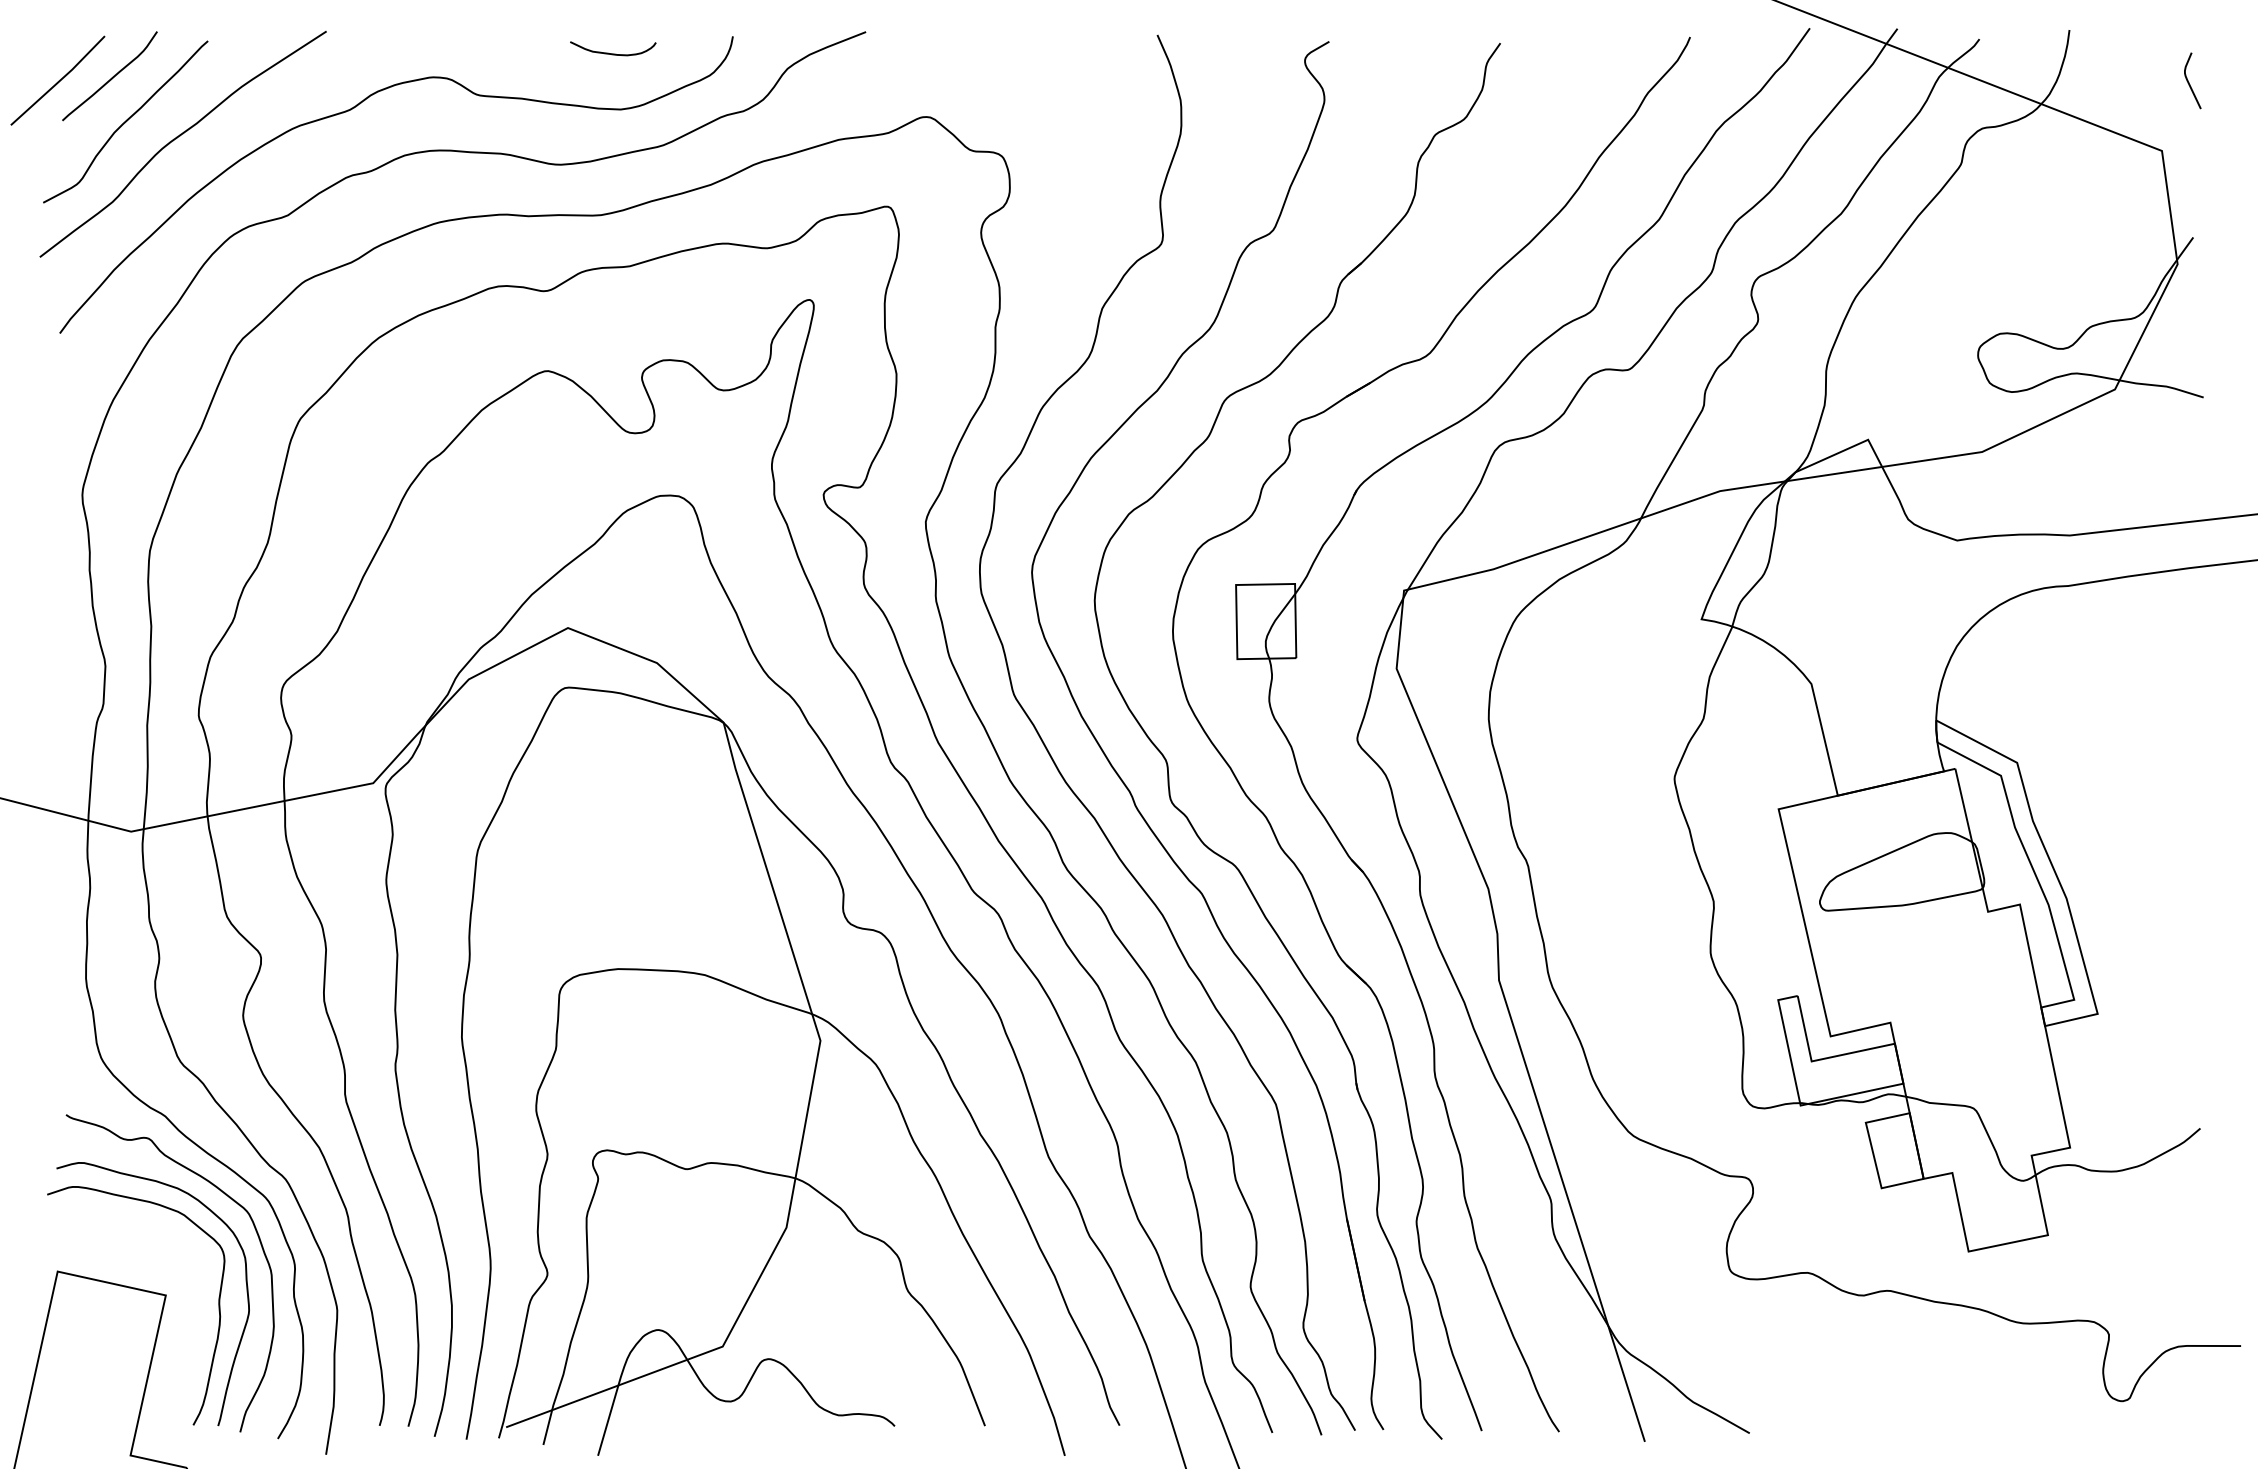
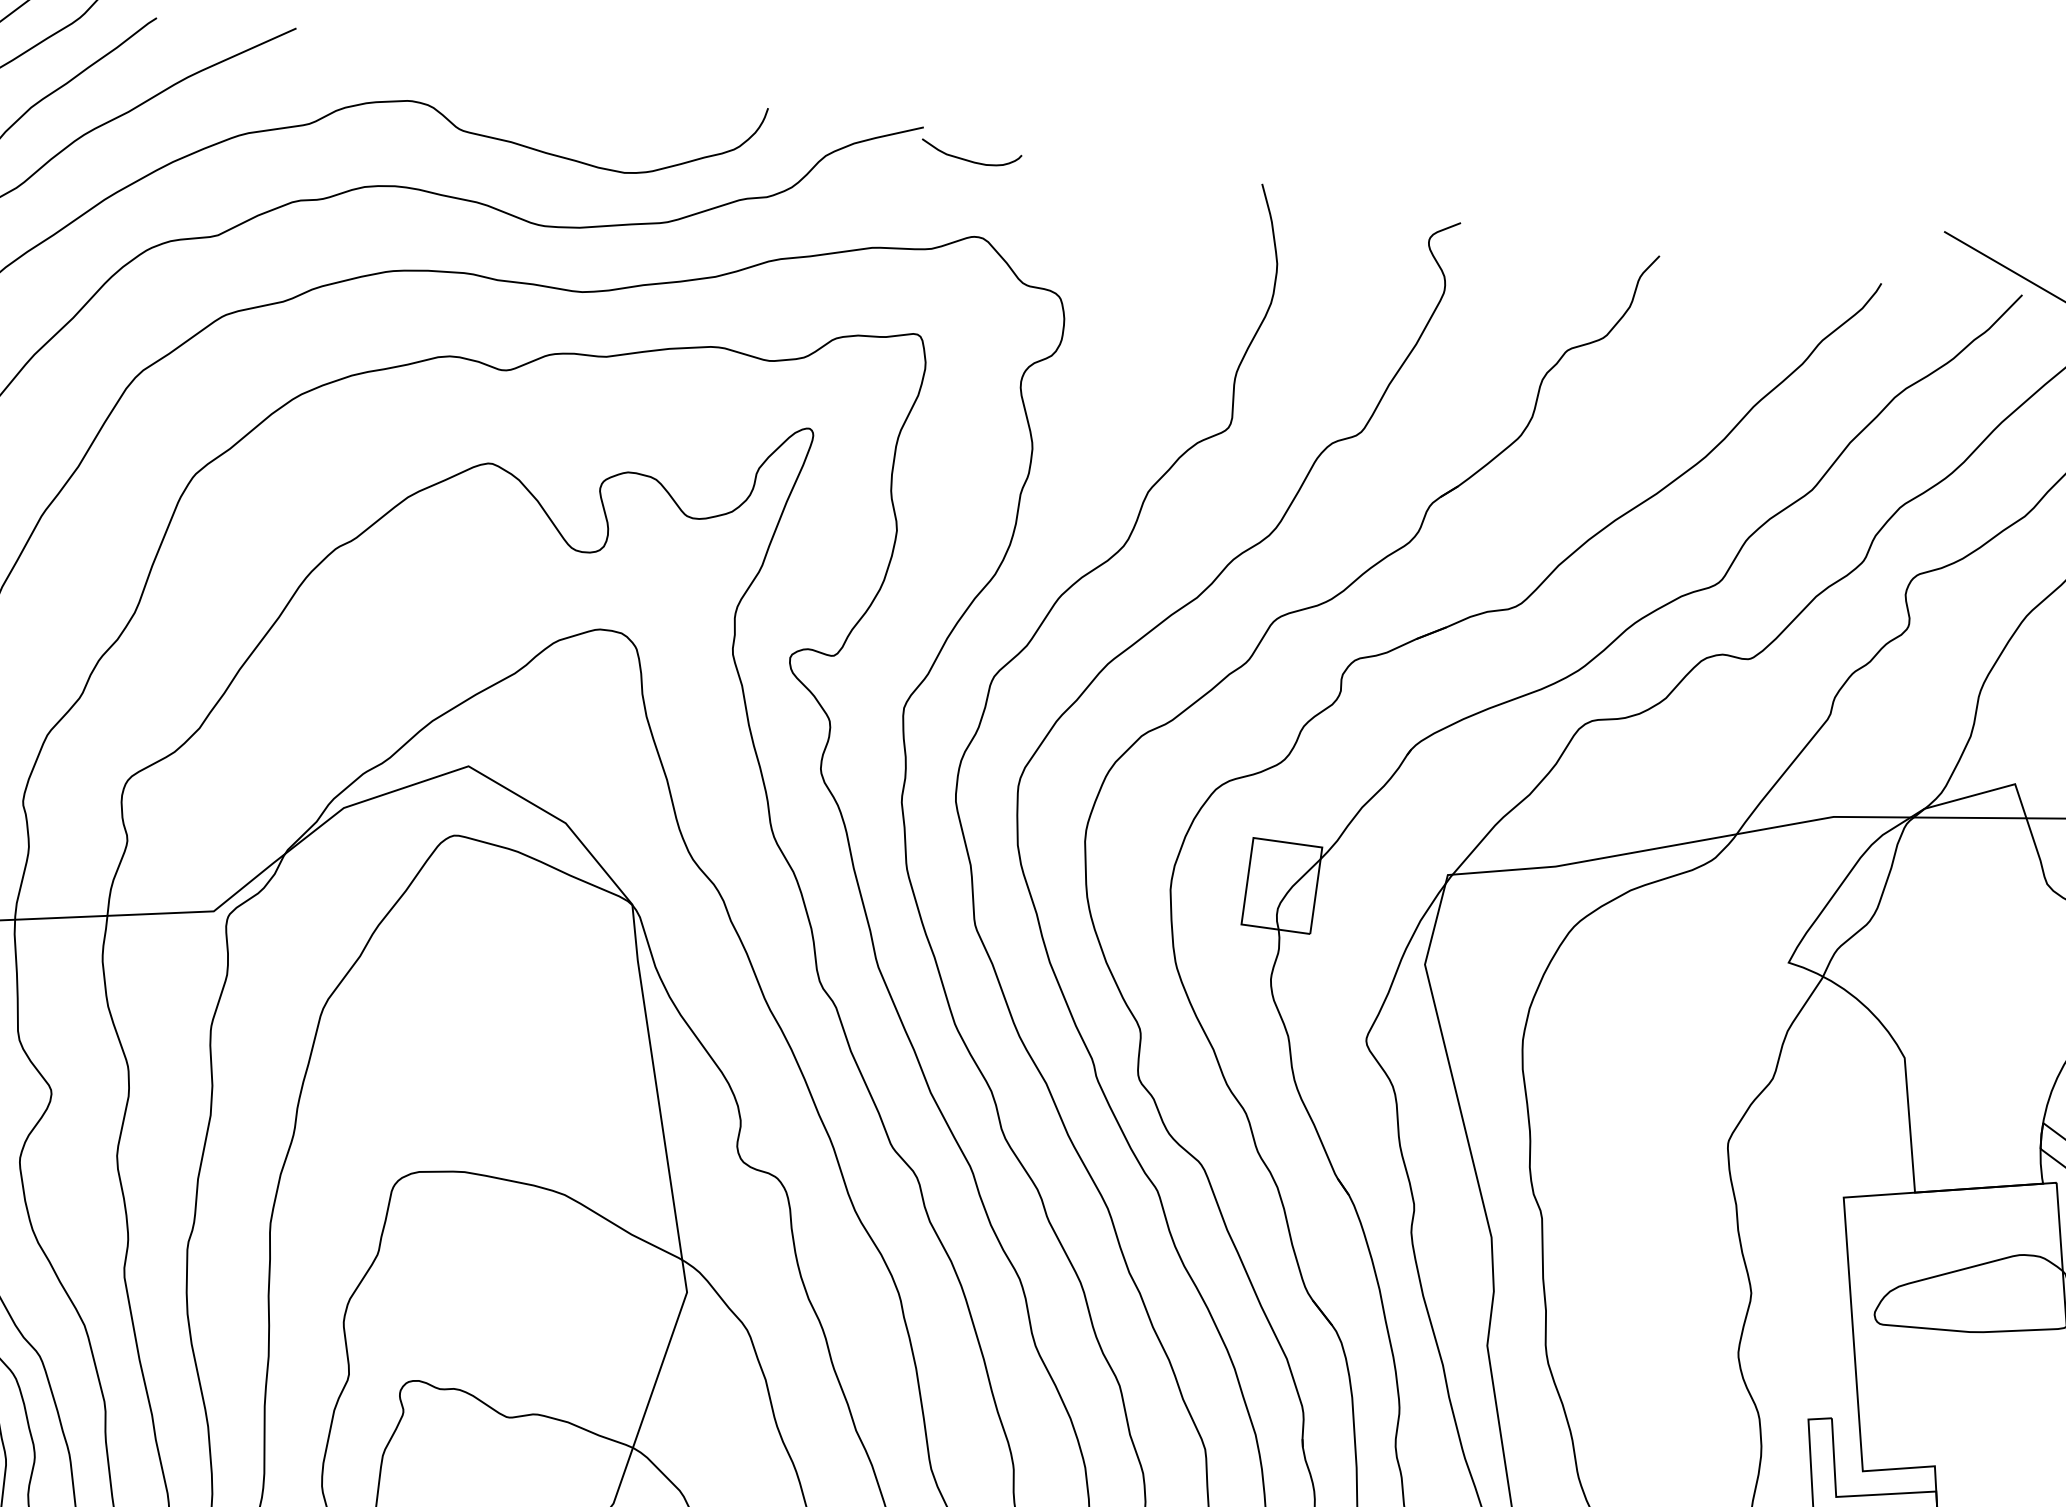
curve: (613, 53) -> (970, 160), moved

